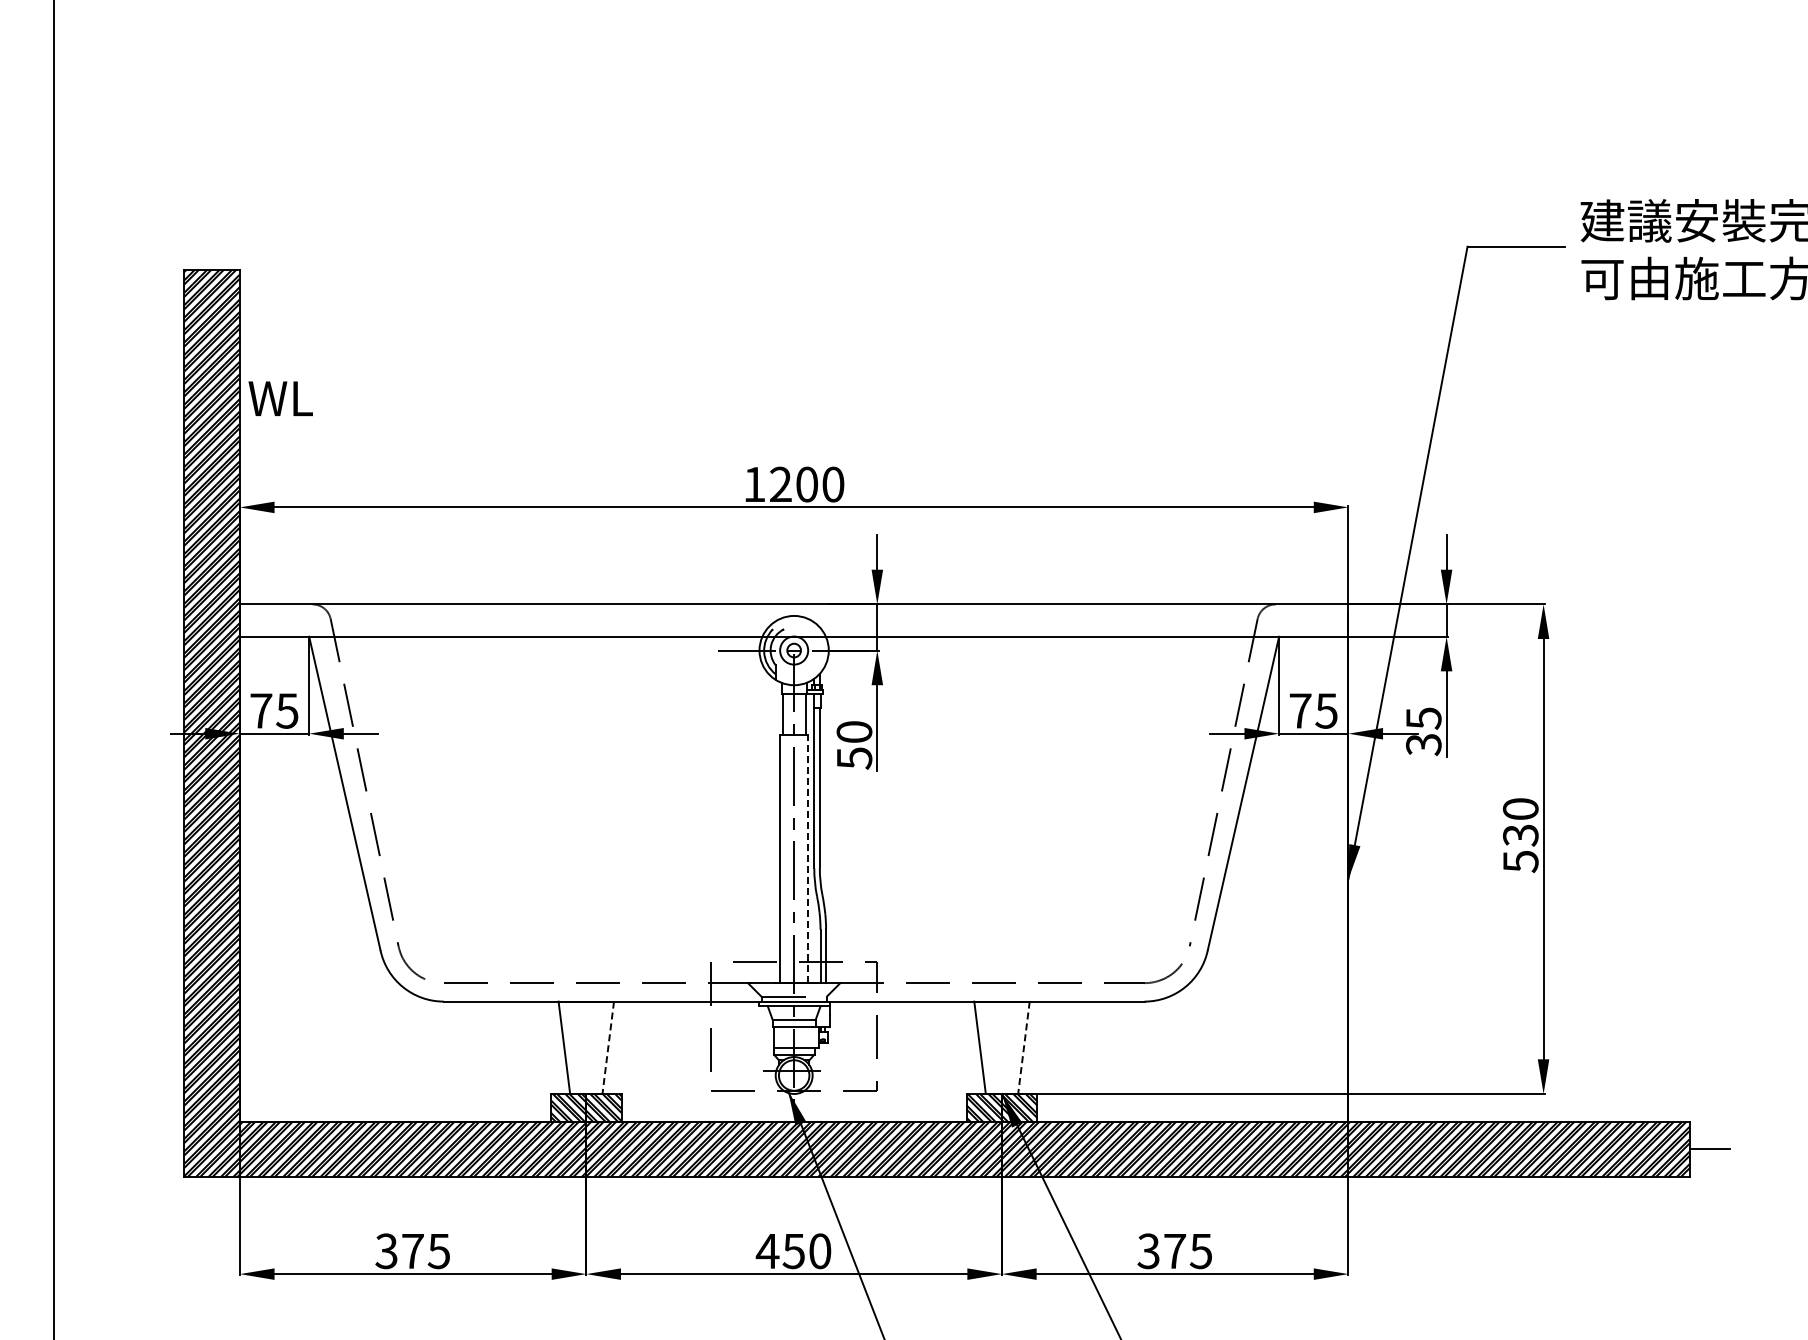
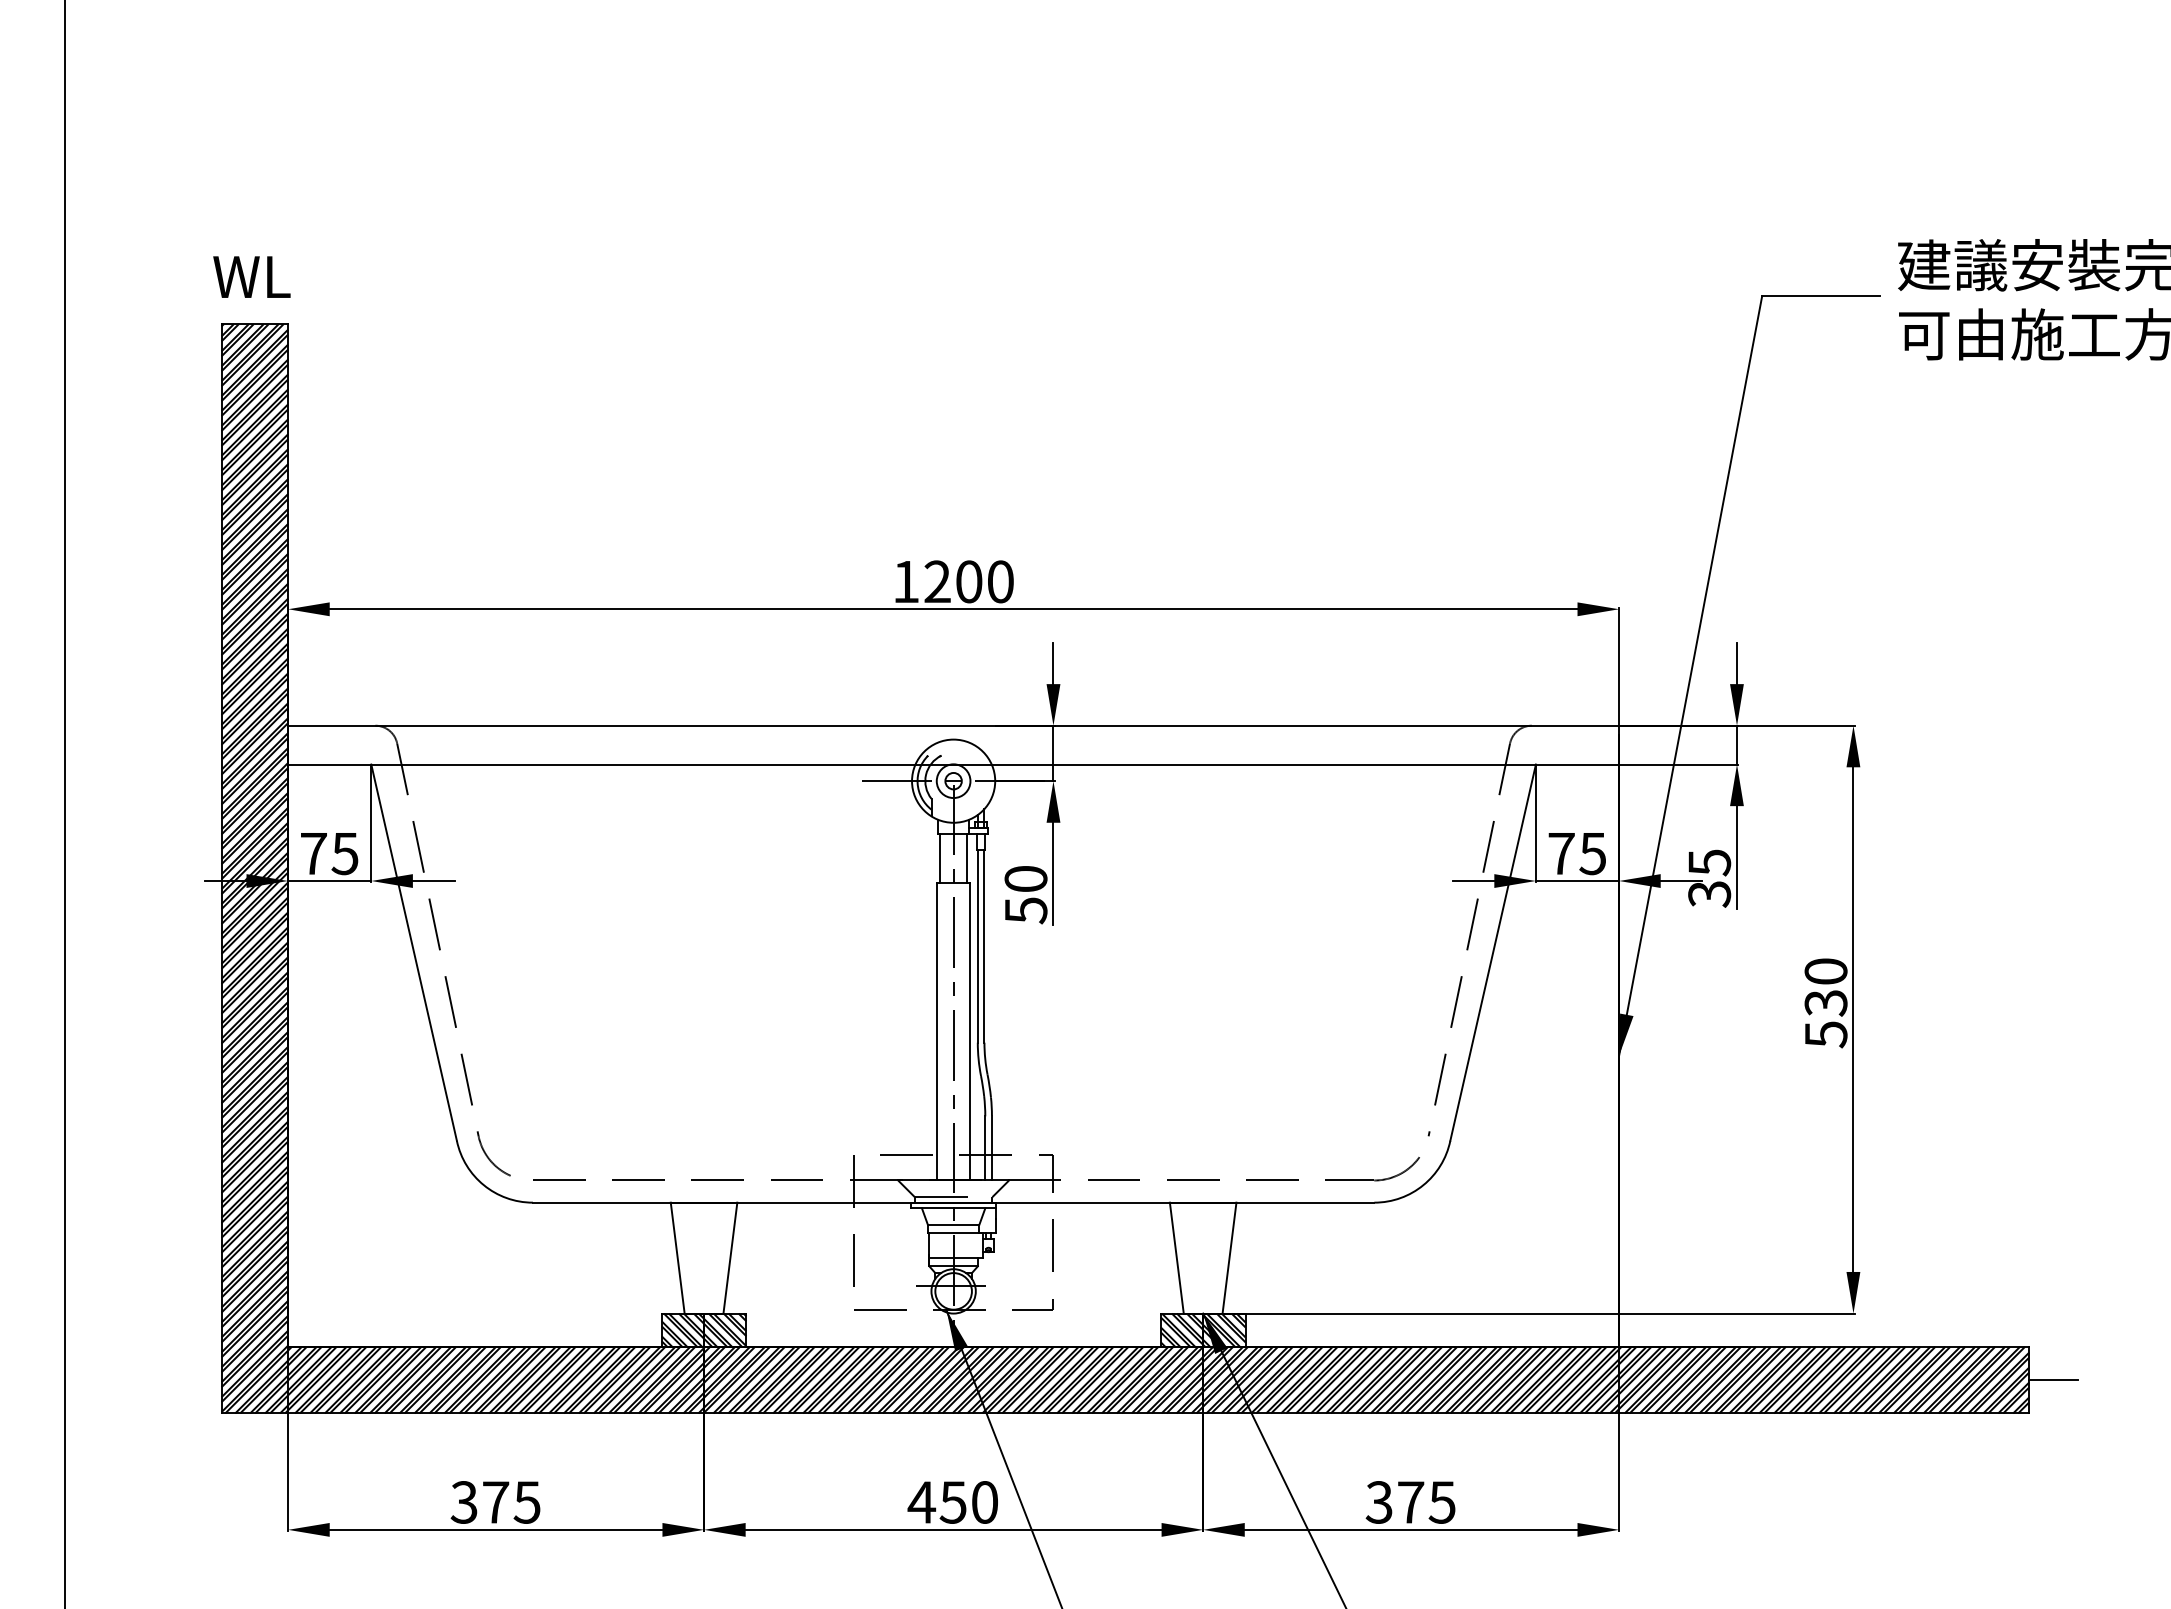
text: (280, 398) -> (251, 276), moved
line: (808, 858) -> (970, 1030), dashed -> solid
line: (608, 1047) -> (730, 1257), dashed -> solid
line: (1023, 1047) -> (1228, 1257), dashed -> solid

